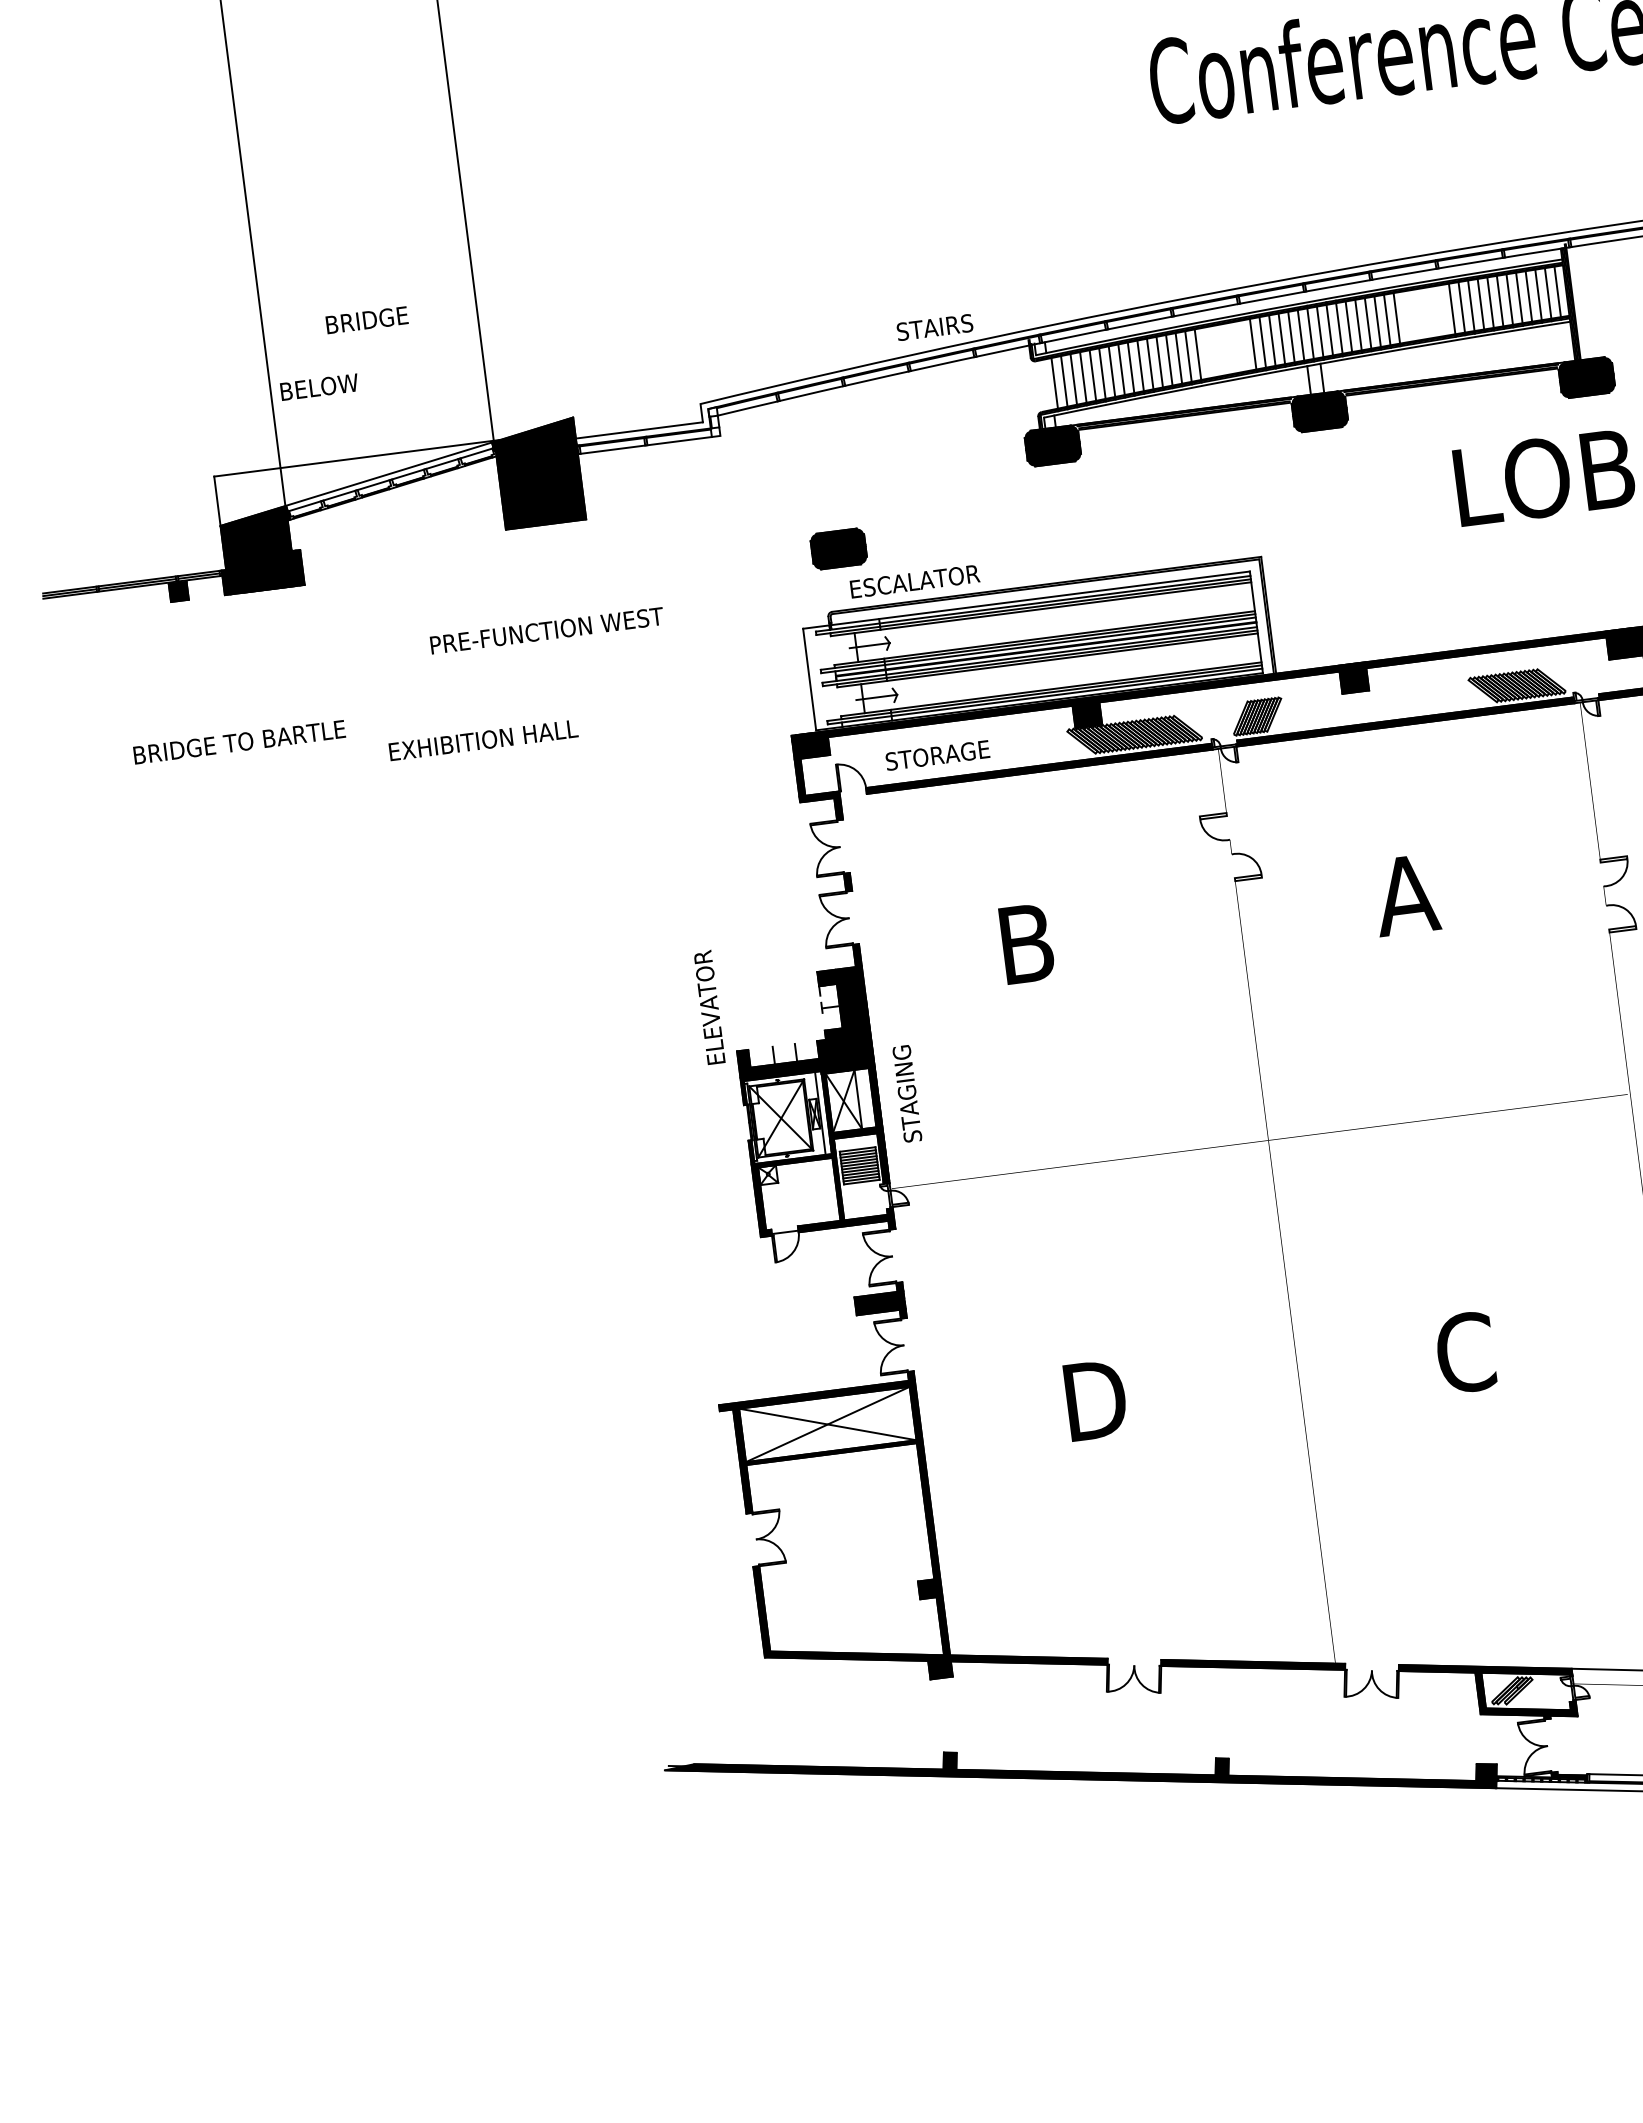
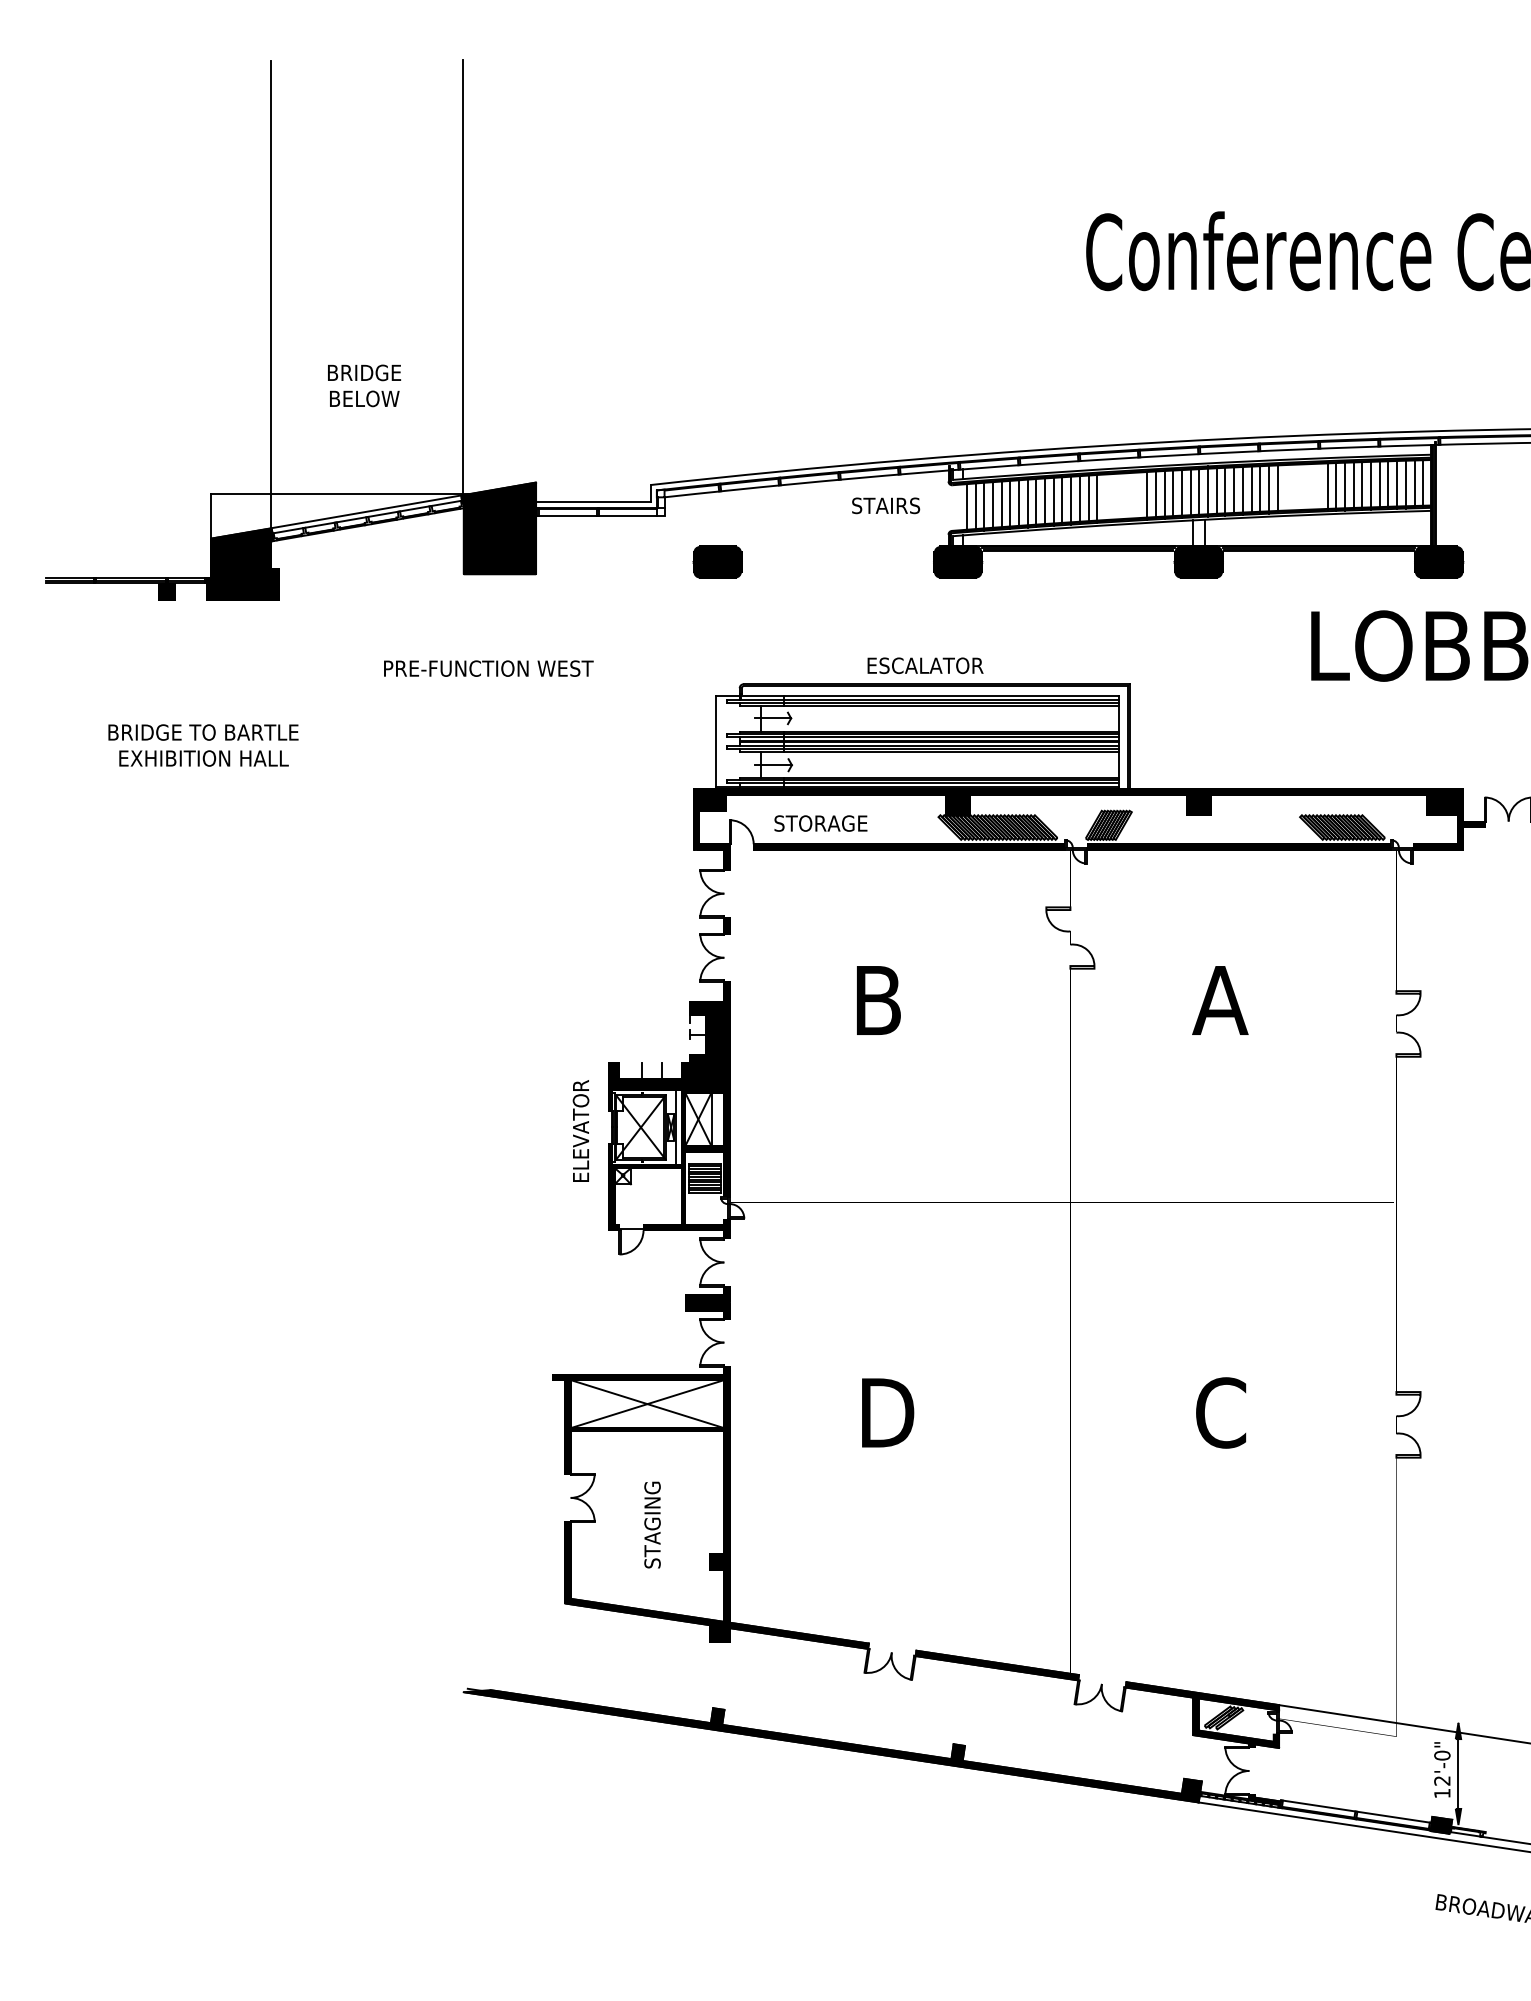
text: (935, 327) -> (886, 505), moved
text: (319, 386) -> (364, 398), moved
part: (838, 548) -> (717, 561), moved
text: (914, 581) -> (925, 665), moved
text: (482, 740) -> (203, 758), moved
text: (708, 1006) -> (580, 1130), moved
text: (907, 1093) -> (652, 1524), moved

